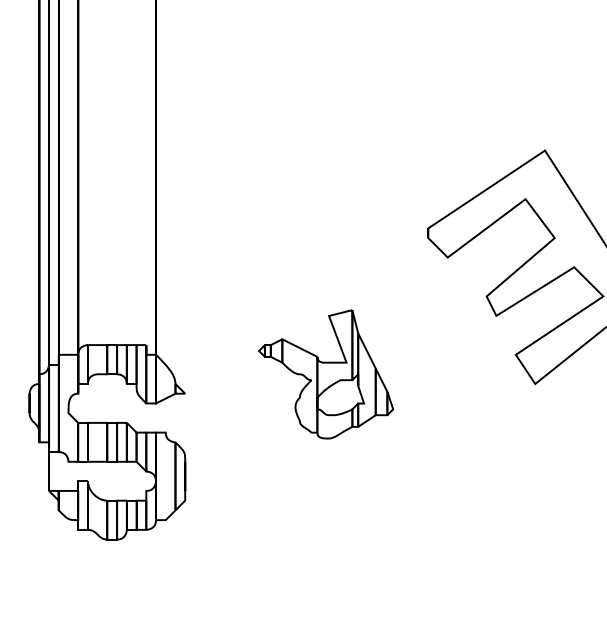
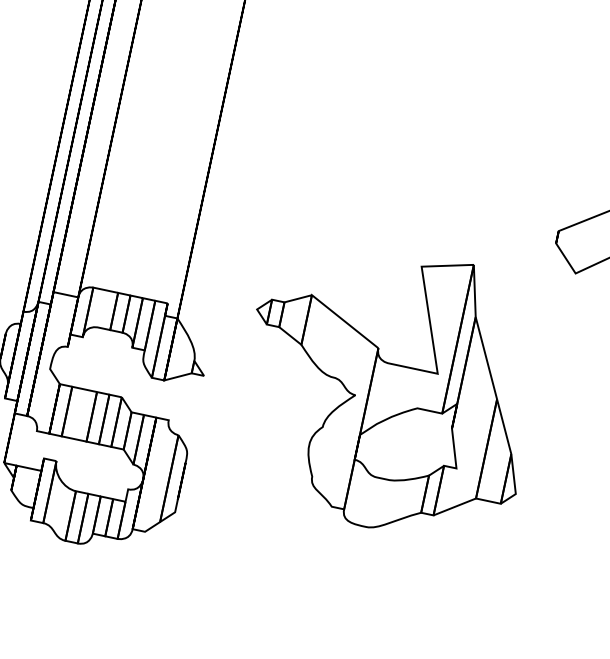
part: (325, 374) -> (388, 389), size x1.67

